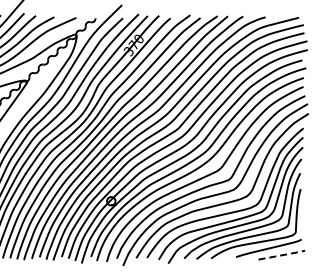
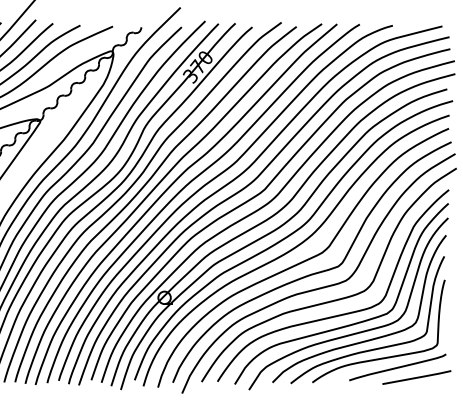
line: (283, 255) -> (419, 378), dashed -> solid

